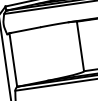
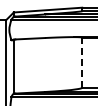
line: (80, 46) -> (82, 62), solid -> dashed

